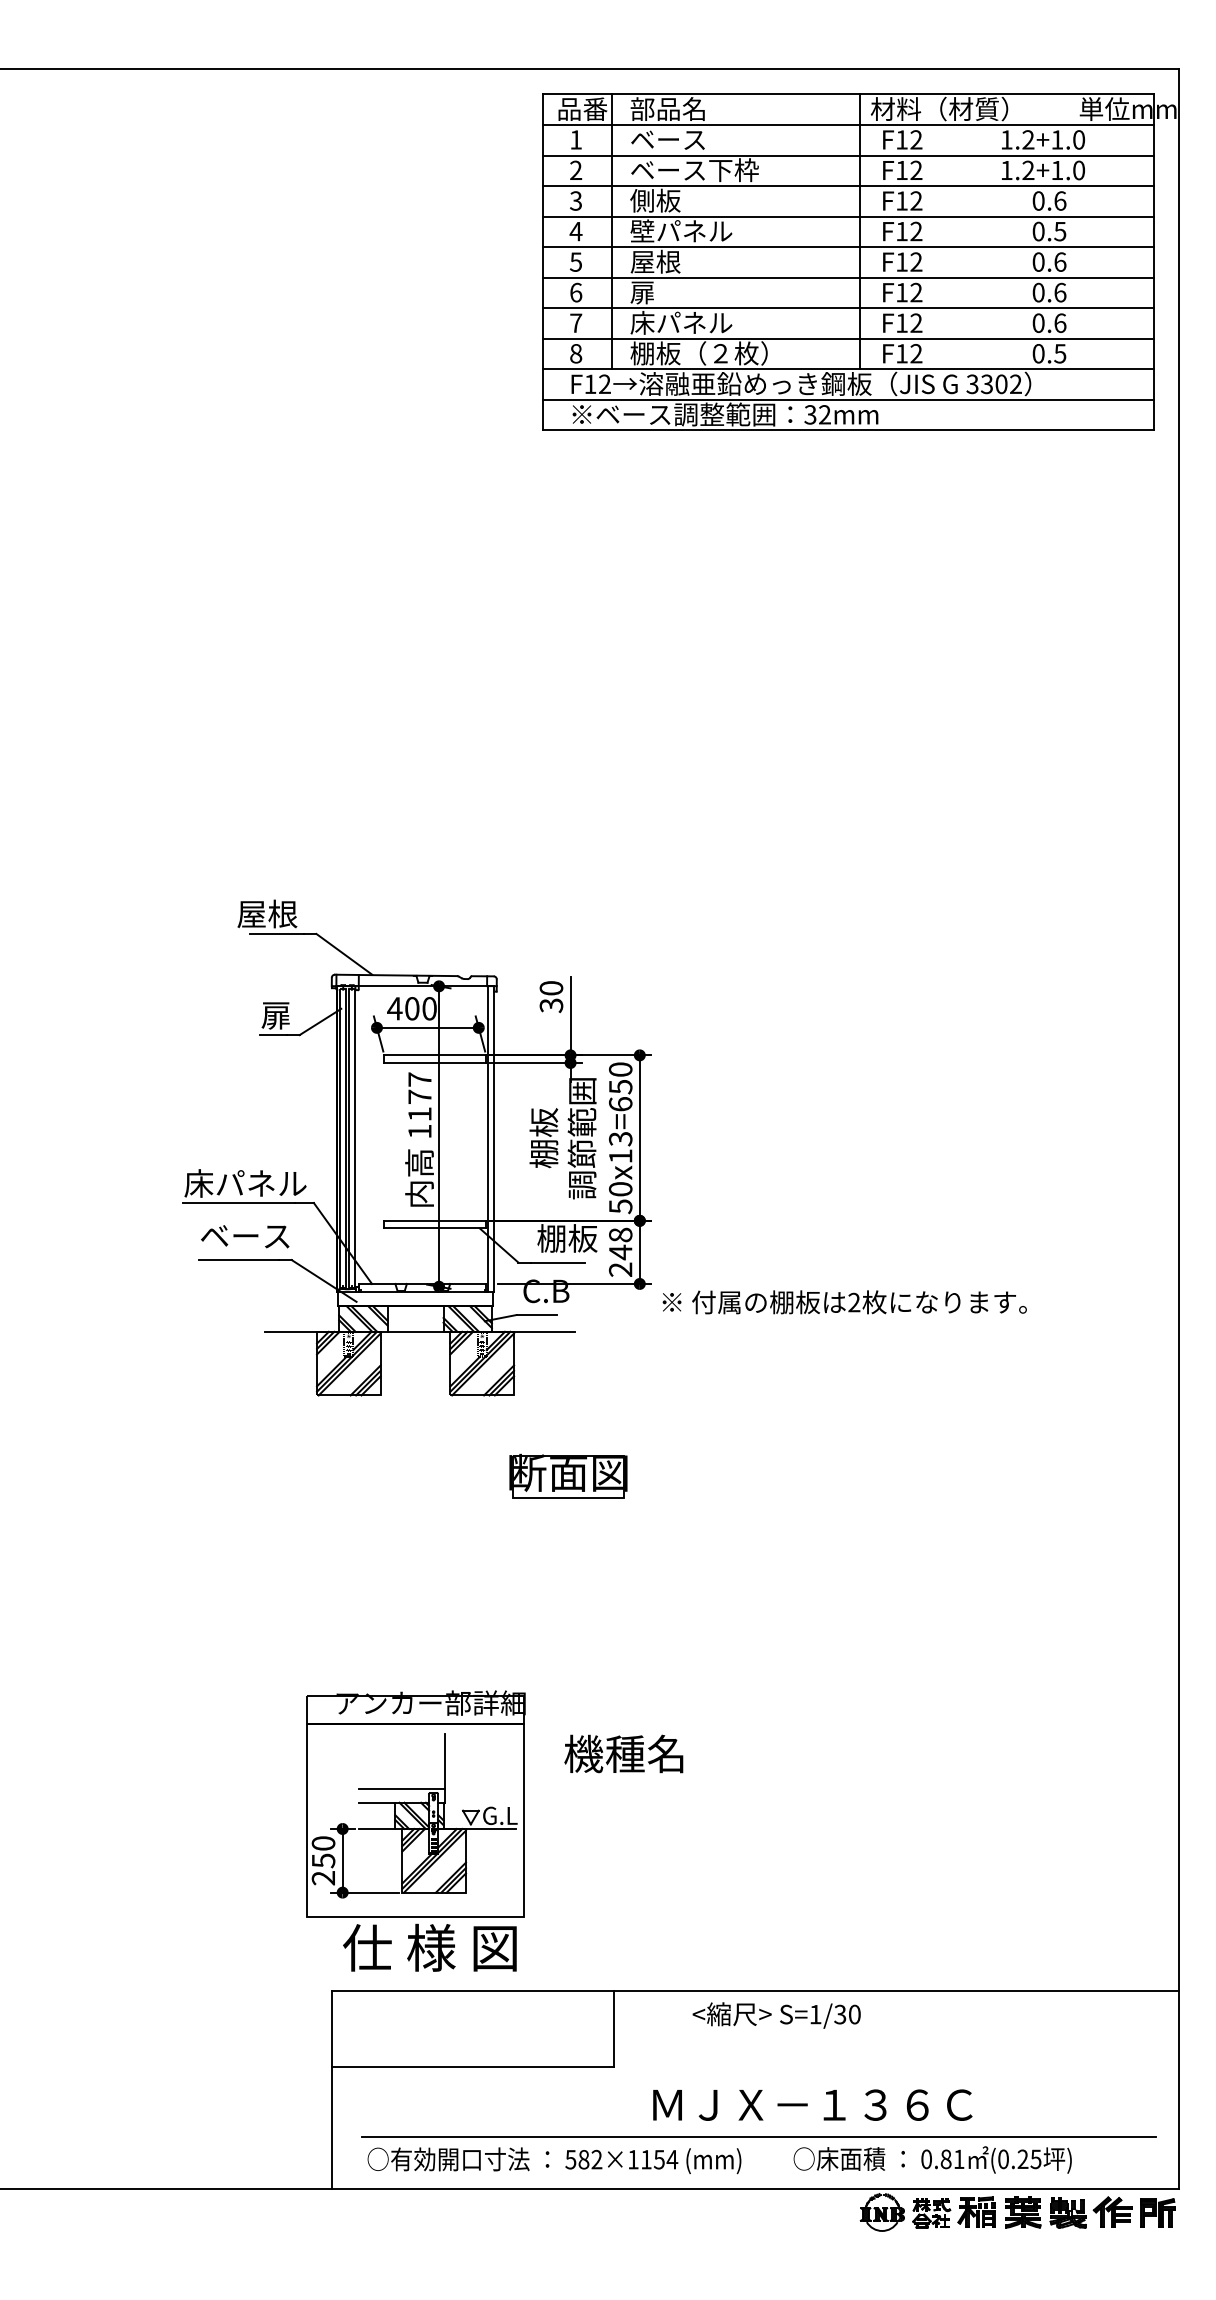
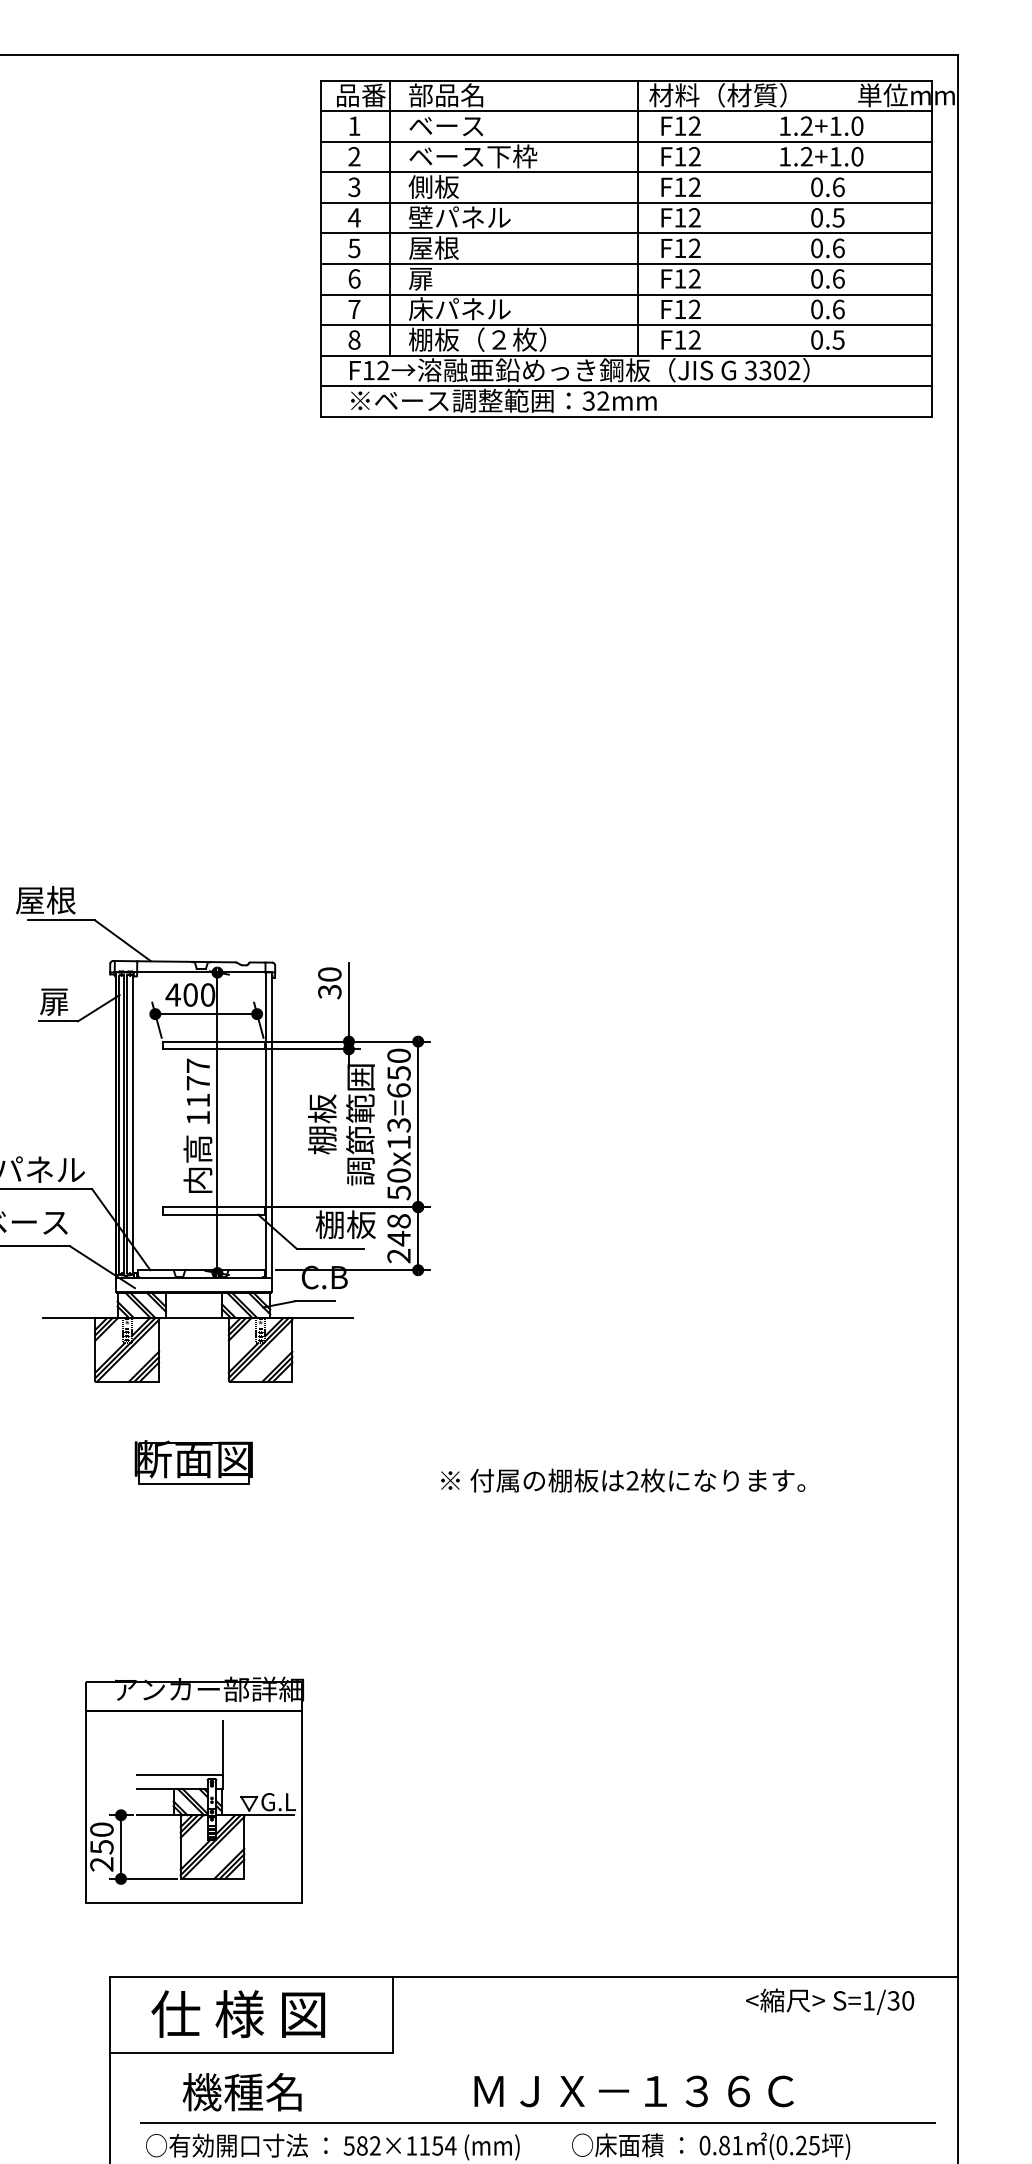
text: (844, 1302) -> (622, 1480), moved
part: (568, 1475) -> (193, 1461), moved
text: (623, 1753) -> (241, 2091), moved
text: (429, 1947) -> (237, 2013), moved
text: (776, 2015) -> (829, 2001), moved
text: (812, 2104) -> (633, 2090), moved

